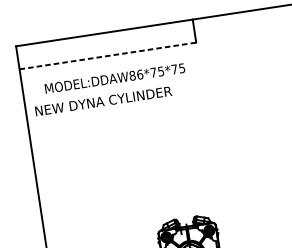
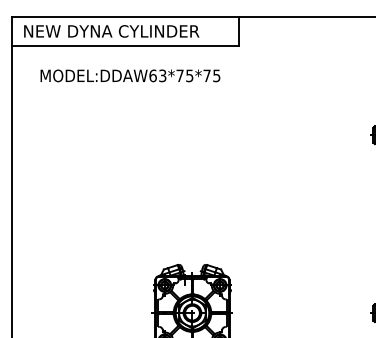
line: (107, 56) -> (125, 46), dashed -> solid
text: (136, 74) -> (157, 75), MODEL:DDAW86*75*75 -> MODEL:DDAW63*75*75
text: (103, 101) -> (111, 31), moved

